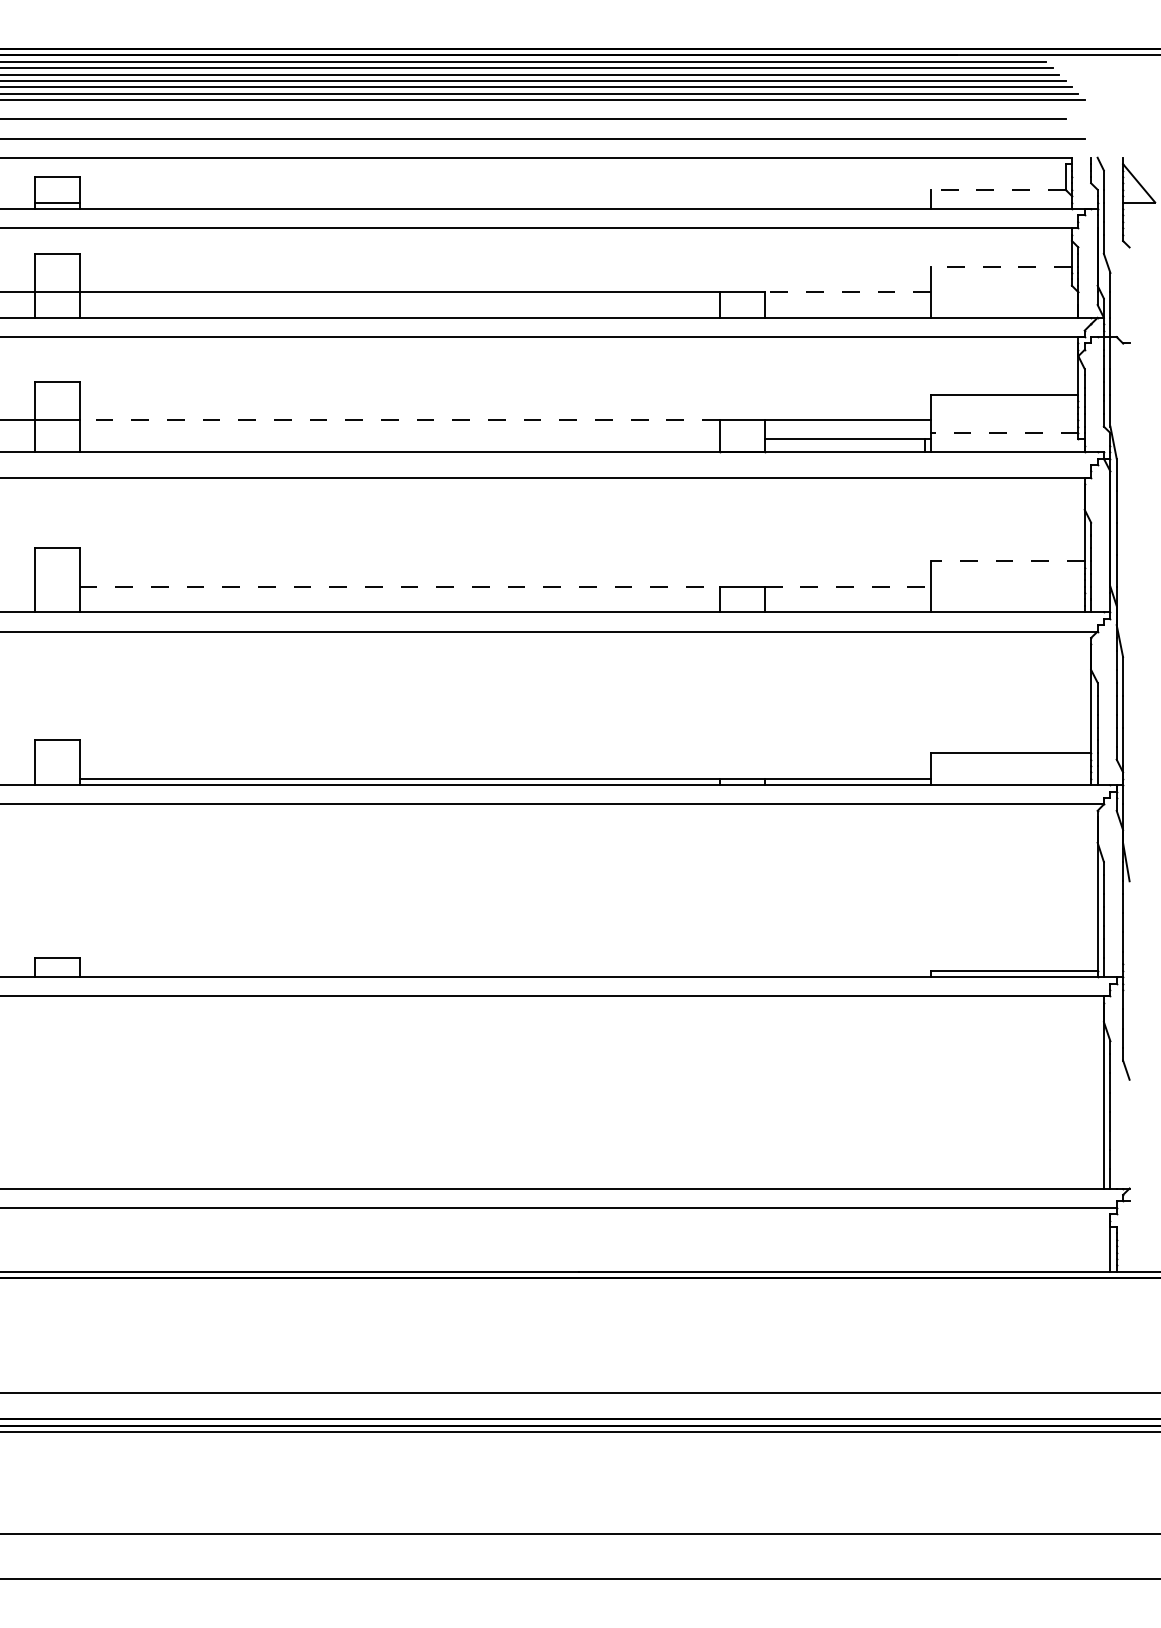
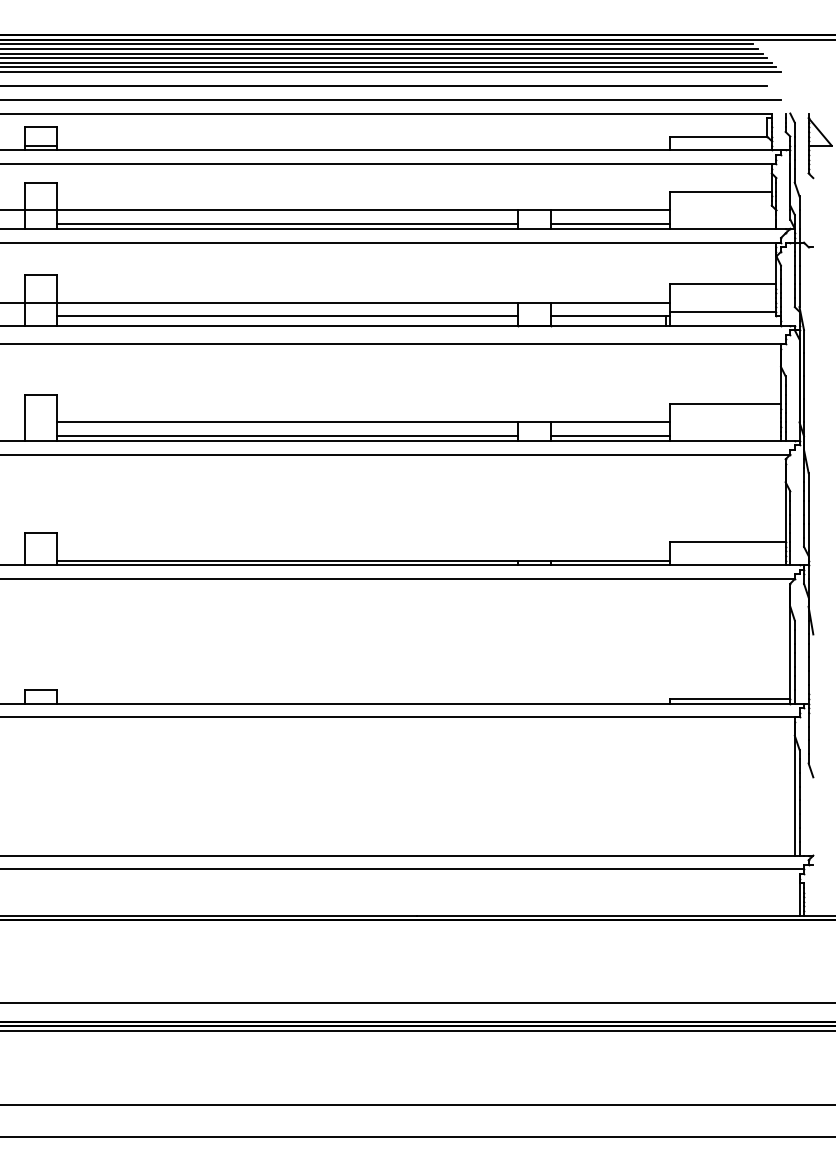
line: (997, 189) -> (718, 136), dashed -> solid
line: (1002, 266) -> (721, 191), dashed -> solid
line: (847, 292) -> (610, 210), dashed -> solid
line: (399, 311) -> (287, 224), added
line: (847, 311) -> (610, 224), added
line: (399, 420) -> (287, 302), dashed -> solid
line: (1003, 432) -> (722, 311), dashed -> solid
line: (399, 439) -> (287, 316), added
line: (1007, 560) -> (725, 403), dashed -> solid
line: (400, 586) -> (288, 422), dashed -> solid
line: (847, 586) -> (610, 422), dashed -> solid
line: (399, 606) -> (287, 436), added
line: (847, 606) -> (610, 436), added

